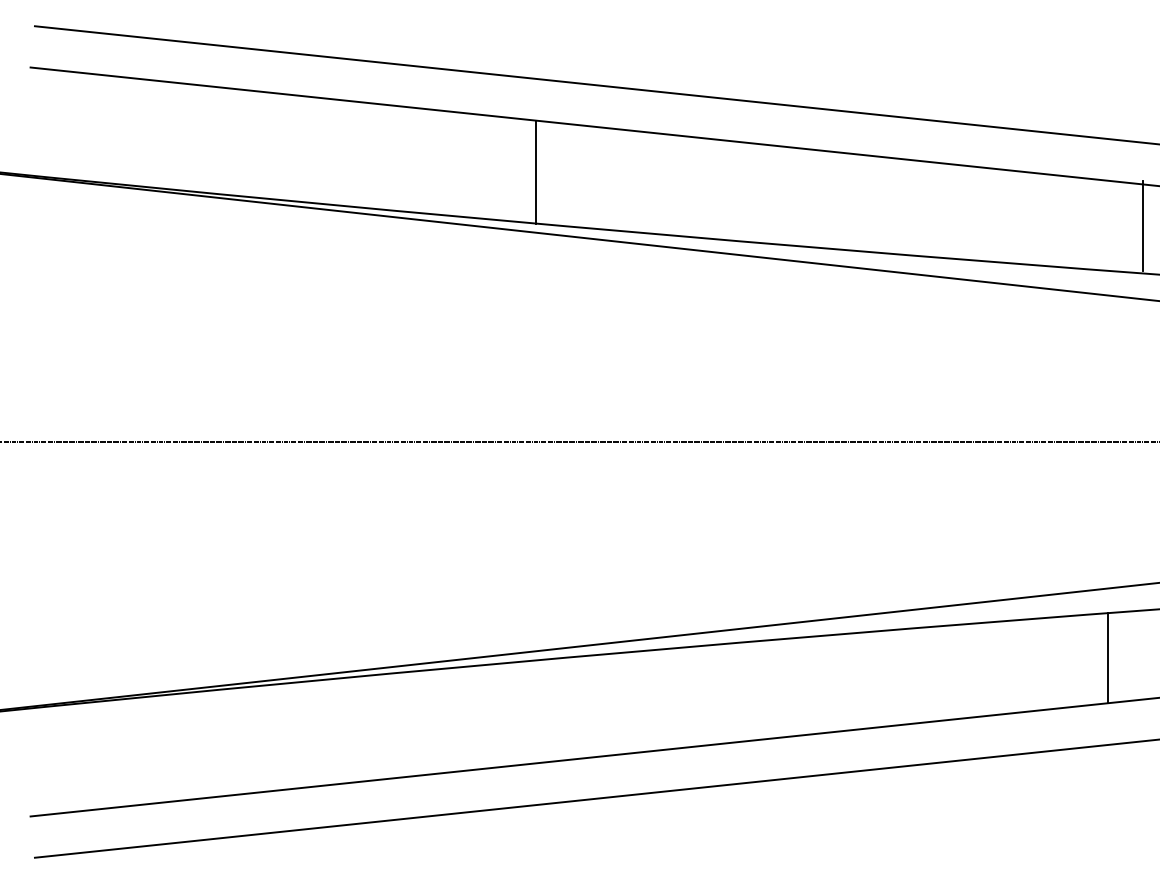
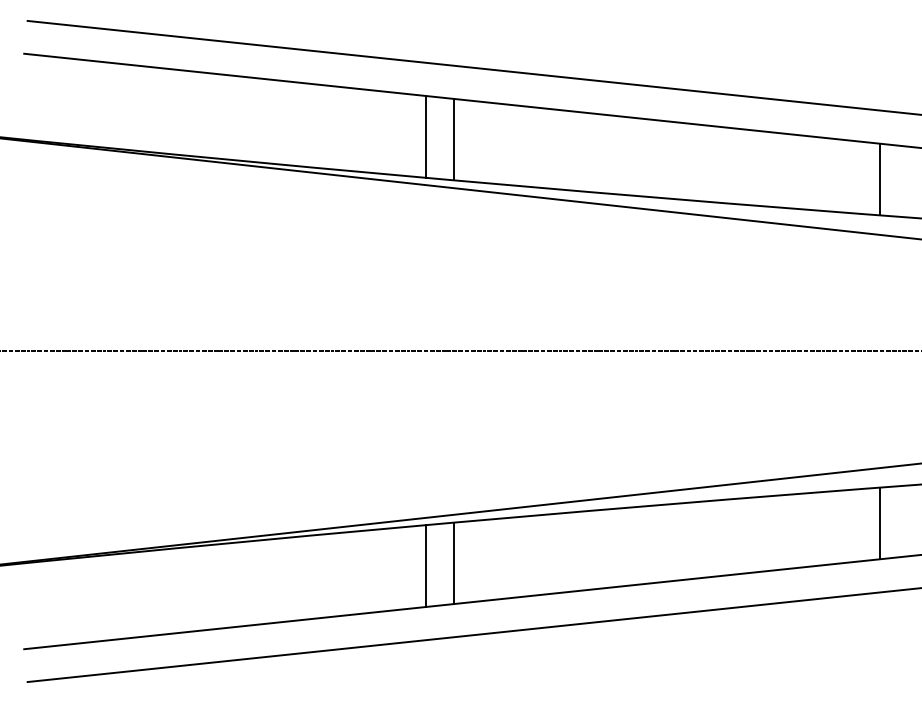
line: (570, 175) -> (453, 139), added
line: (1142, 225) -> (880, 179), moved
line: (570, 708) -> (453, 563), added
line: (535, 712) -> (425, 566), added

